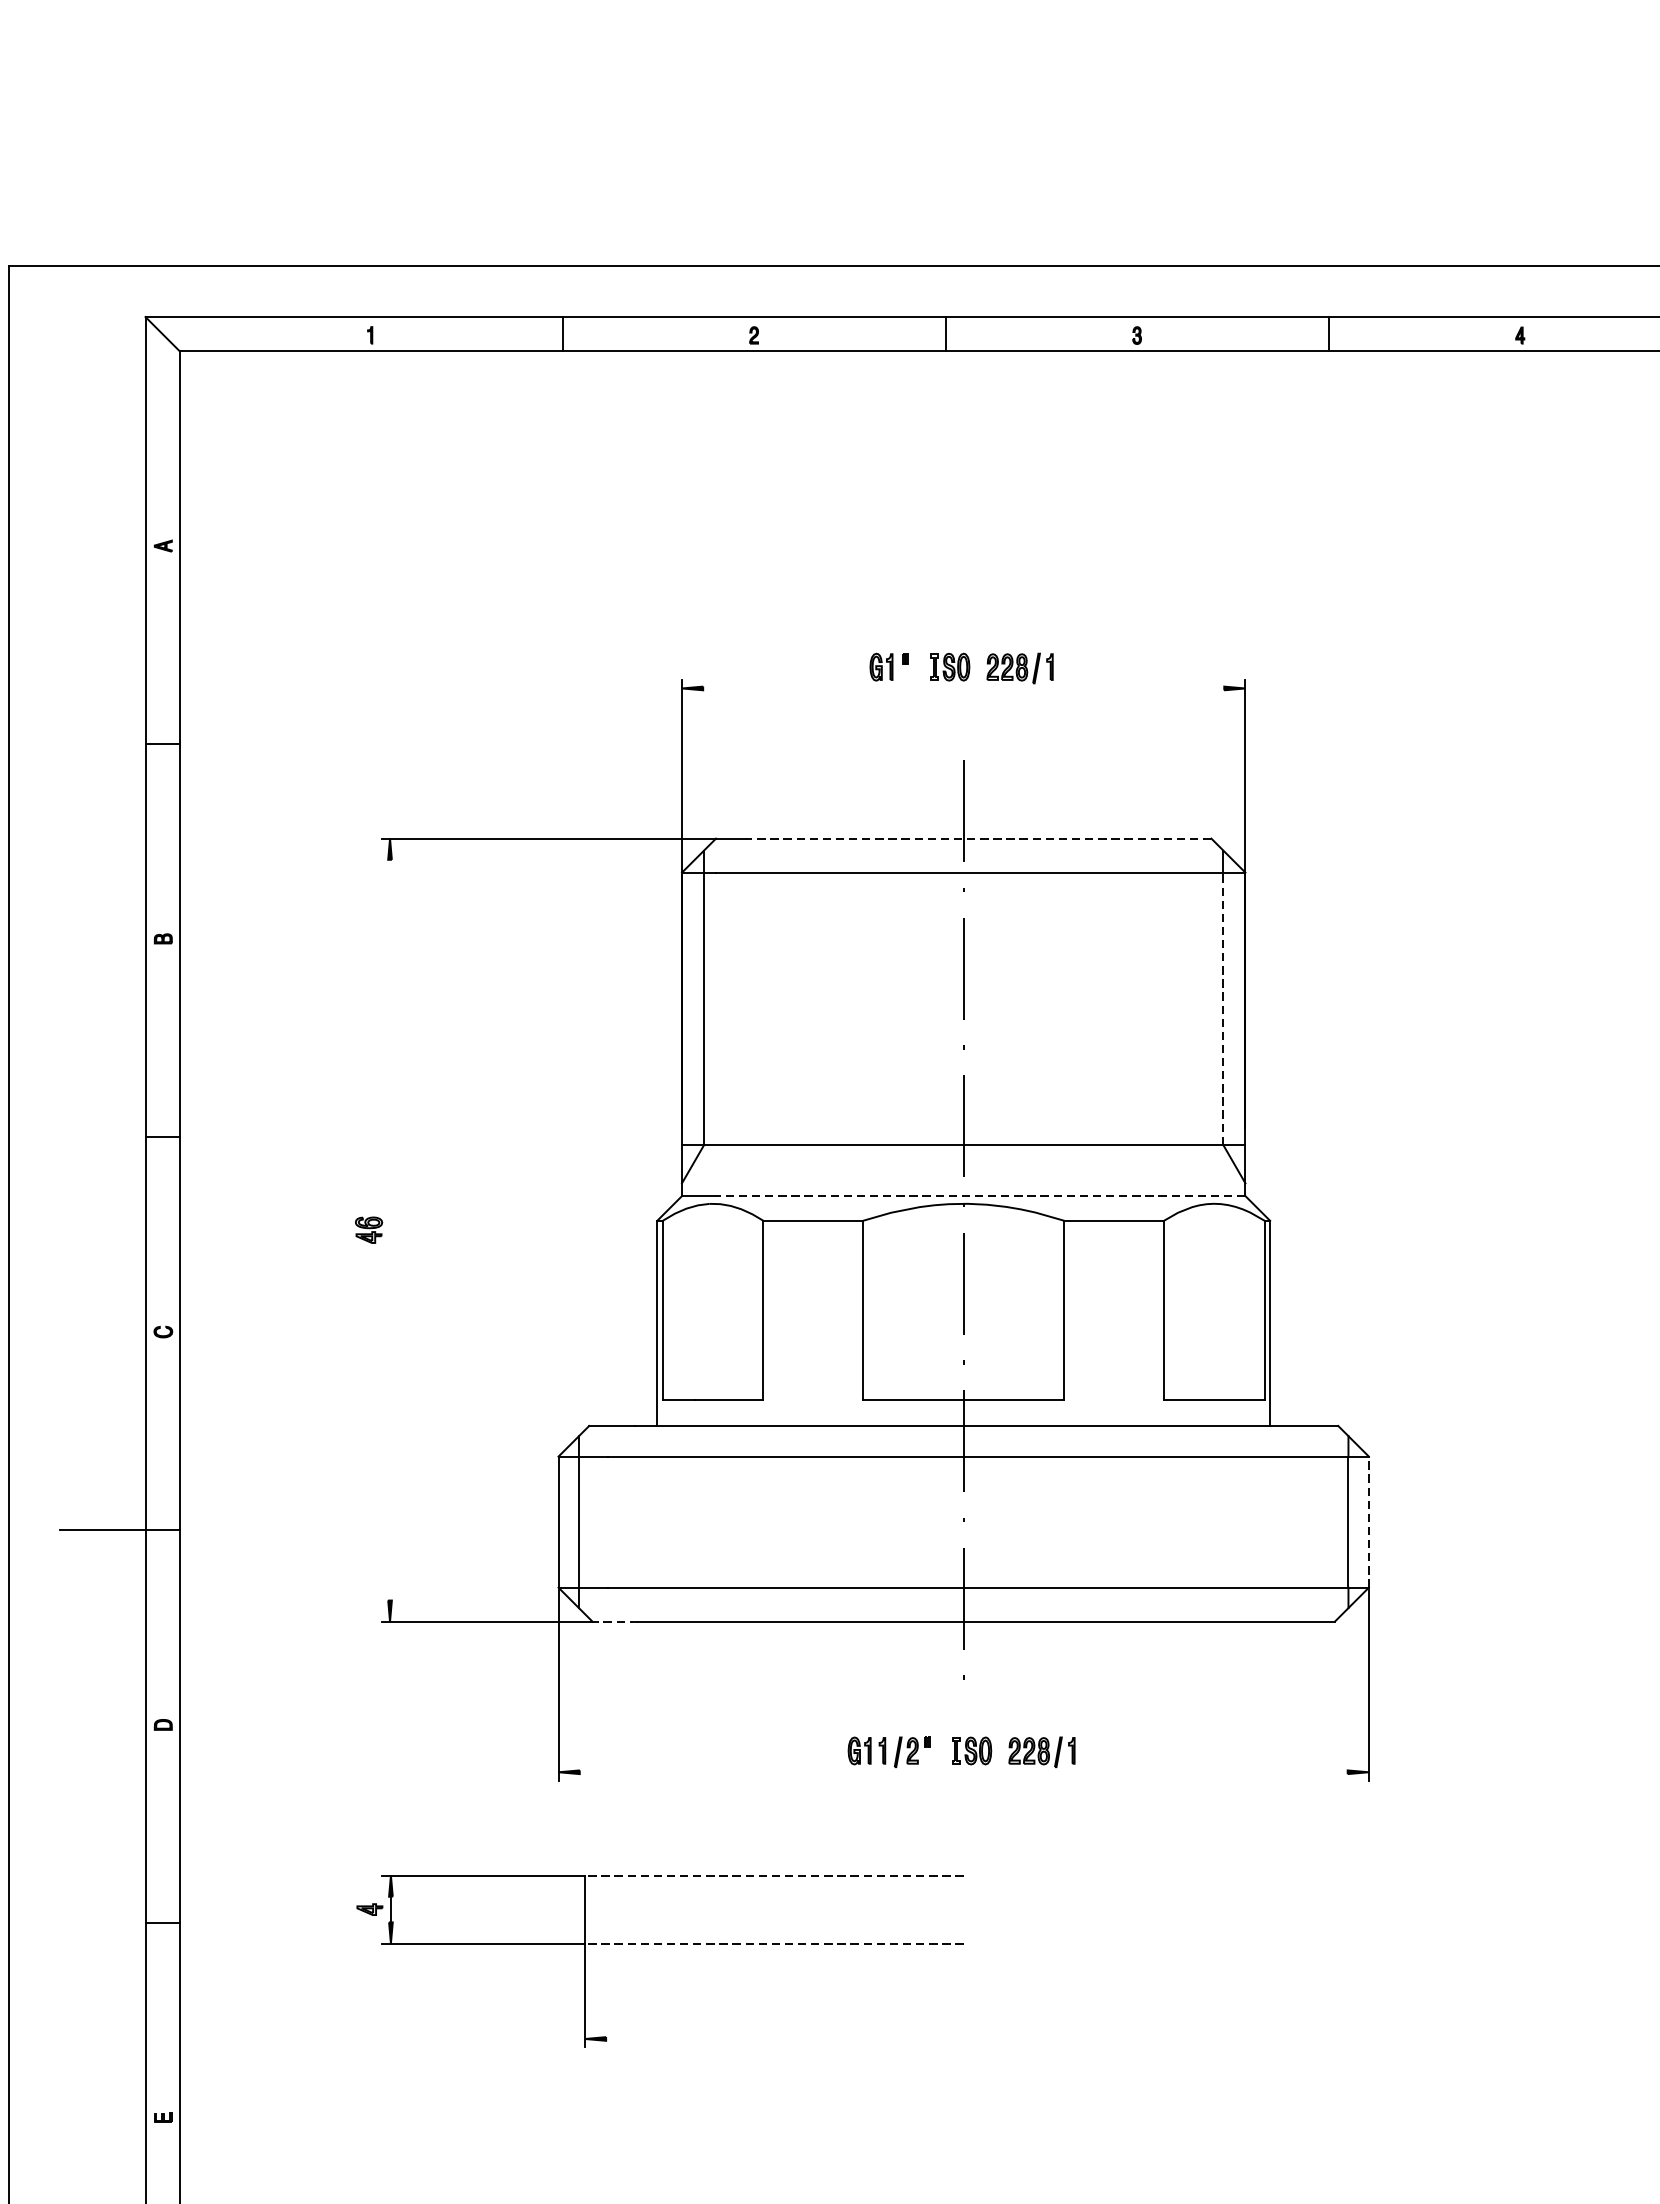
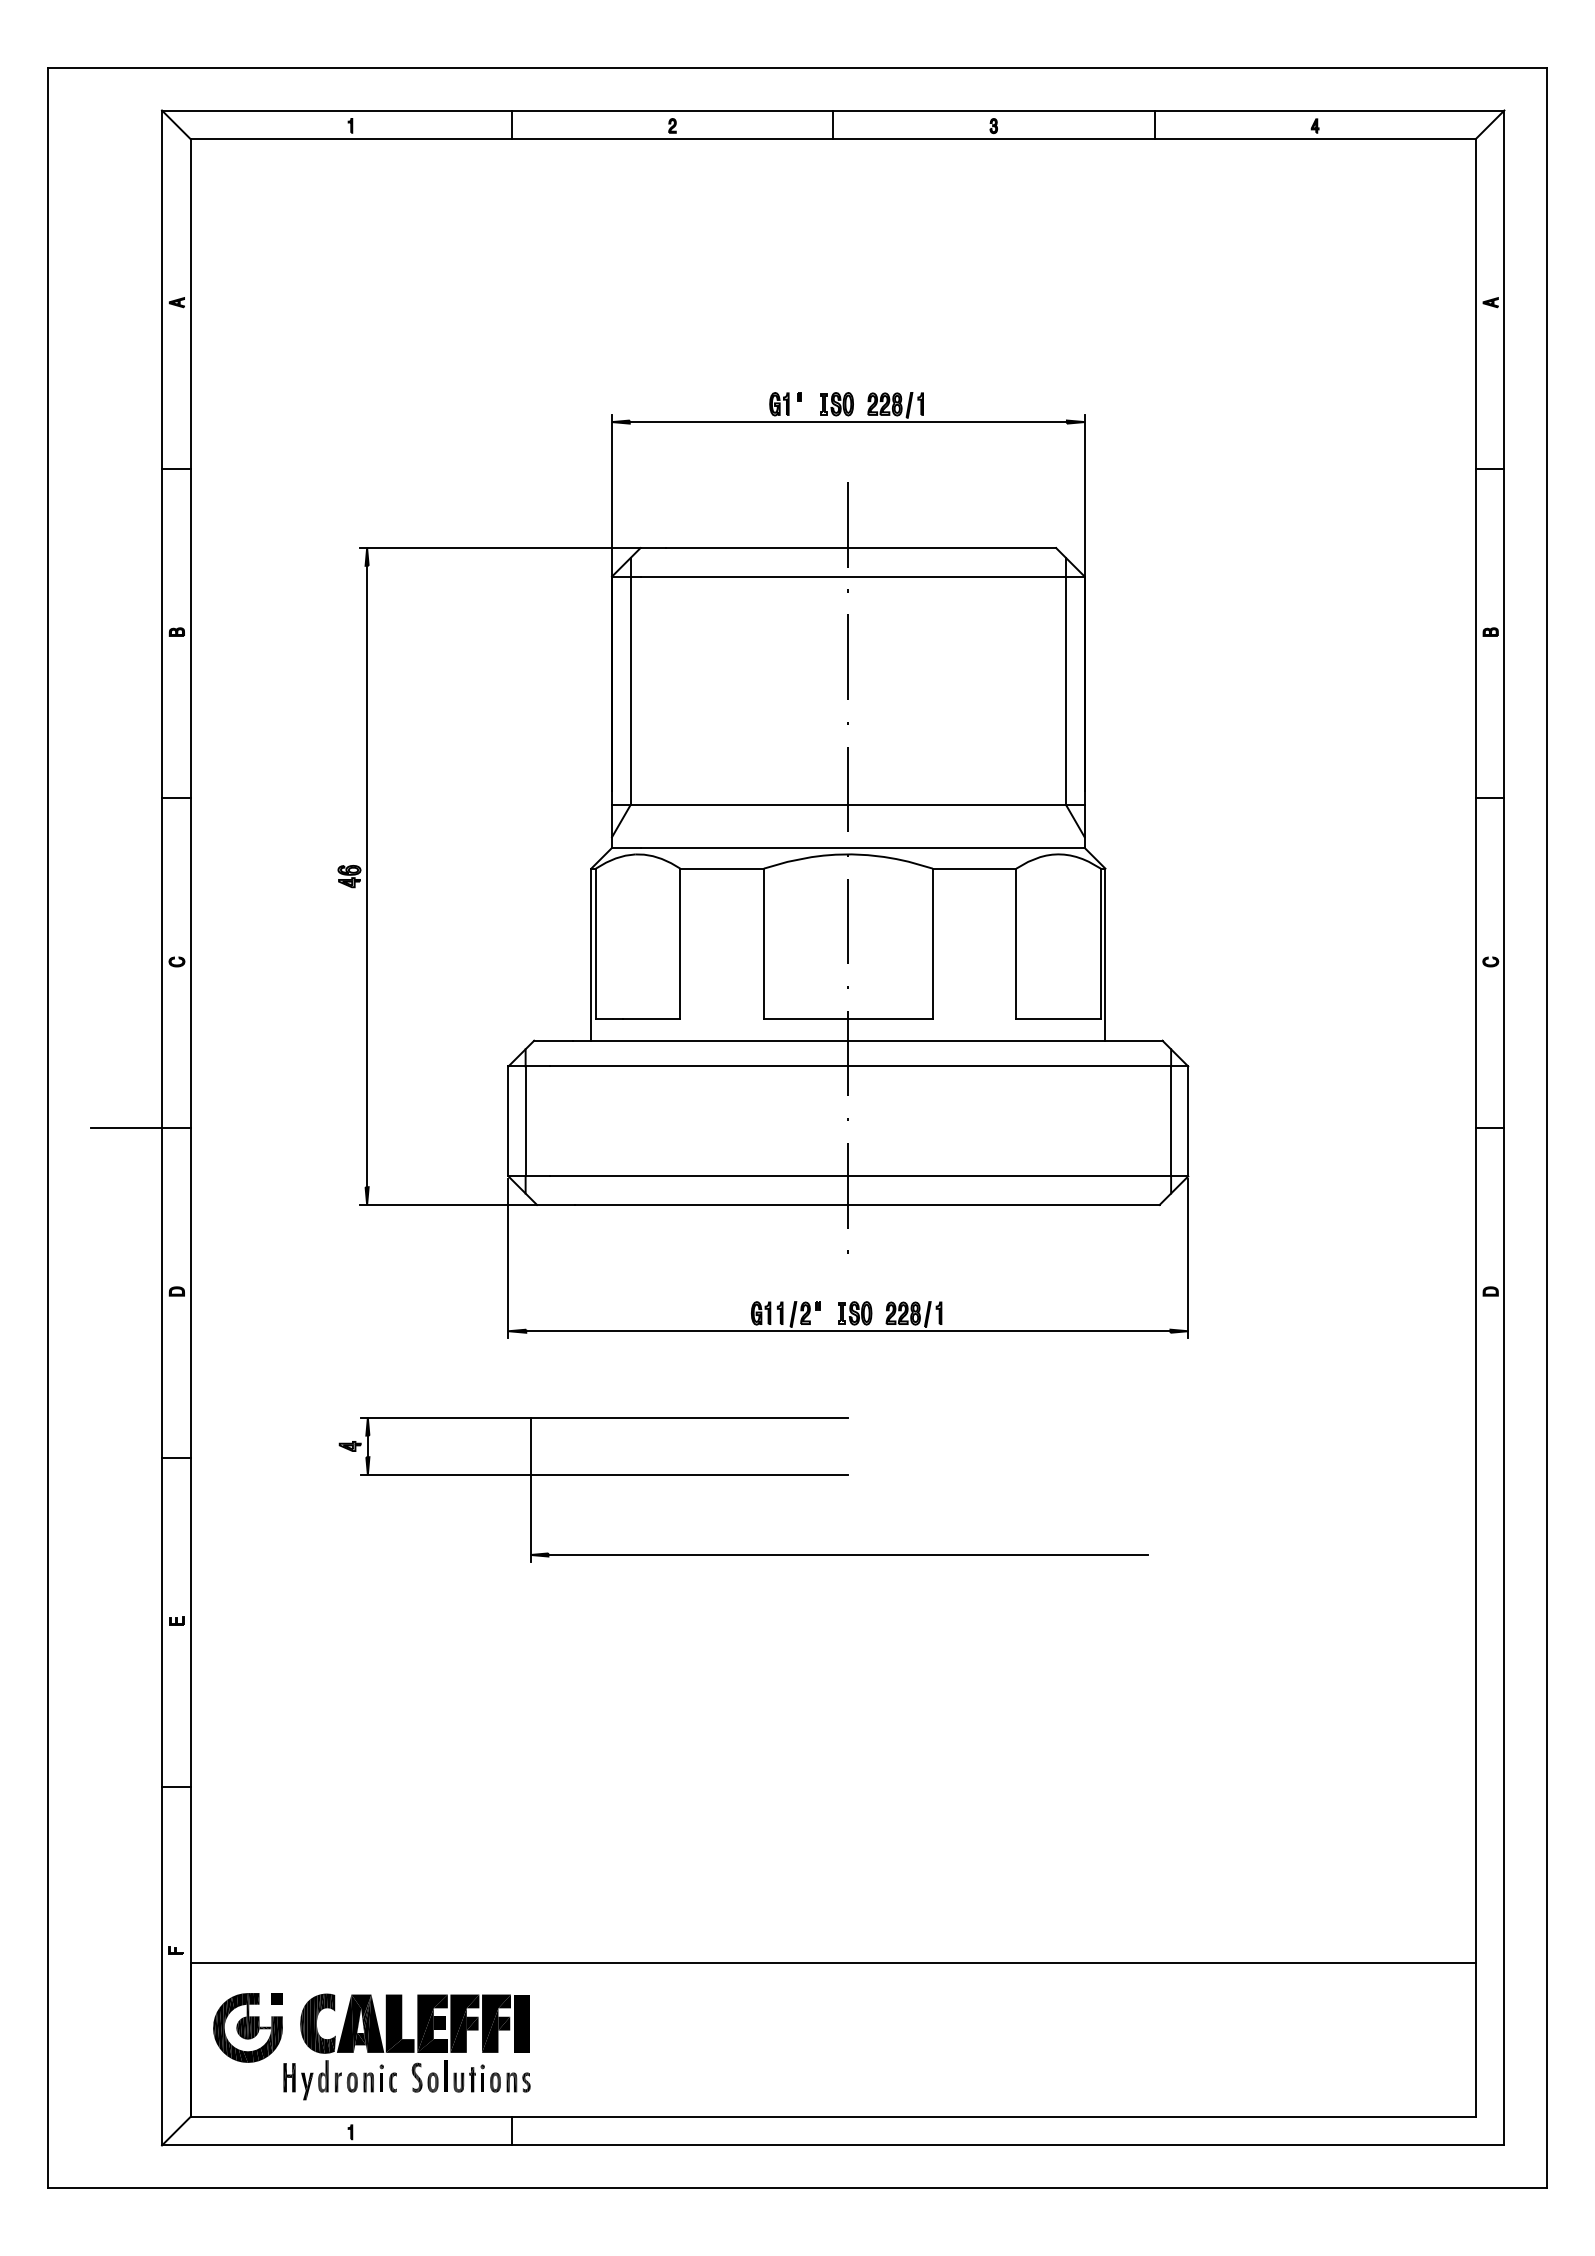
line: (962, 688) -> (847, 422), added
line: (978, 839) -> (860, 548), dashed -> solid
line: (1223, 1008) -> (1066, 690), dashed -> solid
line: (980, 1195) -> (862, 847), dashed -> solid
line: (390, 1230) -> (367, 876), added
line: (1369, 1522) -> (1188, 1121), dashed -> solid
line: (614, 1621) -> (555, 1204), dashed -> solid
line: (963, 1772) -> (848, 1331), added
line: (774, 1875) -> (689, 1417), dashed -> solid
line: (774, 1943) -> (689, 1474), dashed -> solid
line: (963, 2038) -> (848, 1554), added

